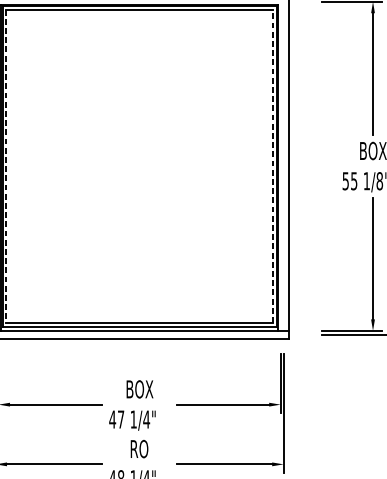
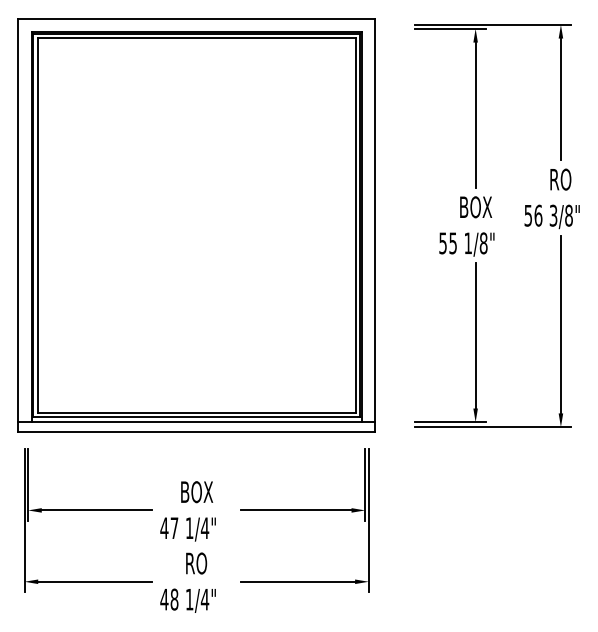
line: (272, 166) -> (355, 225), dashed -> solid
line: (6, 167) -> (37, 226), dashed -> solid

